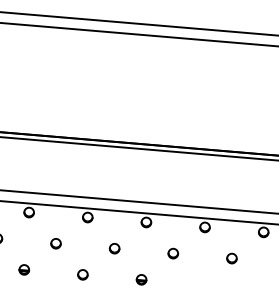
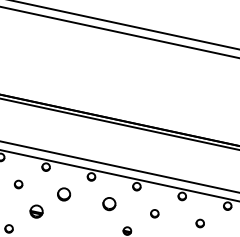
part: (55, 242) -> (63, 193), size x1.6
part: (114, 248) -> (109, 203), size x1.6
part: (24, 269) -> (36, 211), size x1.6
part: (82, 273) -> (81, 220), removed

